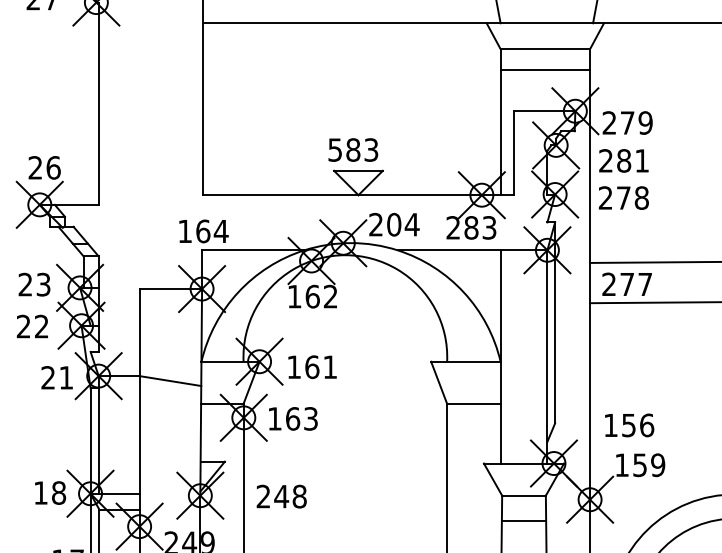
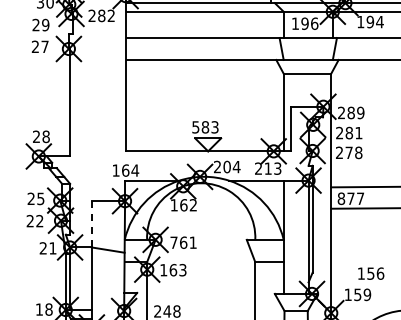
line: (545, 69) -> (307, 84), removed
text: (626, 122) -> (350, 112), 279 -> 289
text: (52, 167) -> (45, 136), 26 -> 28
text: (470, 227) -> (267, 168), 283 -> 213
text: (42, 282) -> (40, 197), 23 -> 25
text: (609, 283) -> (341, 198), 277 -> 877
line: (138, 330) -> (91, 223), solid -> dashed
text: (293, 366) -> (173, 242), 161 -> 761
text: (630, 425) -> (371, 273), moved

